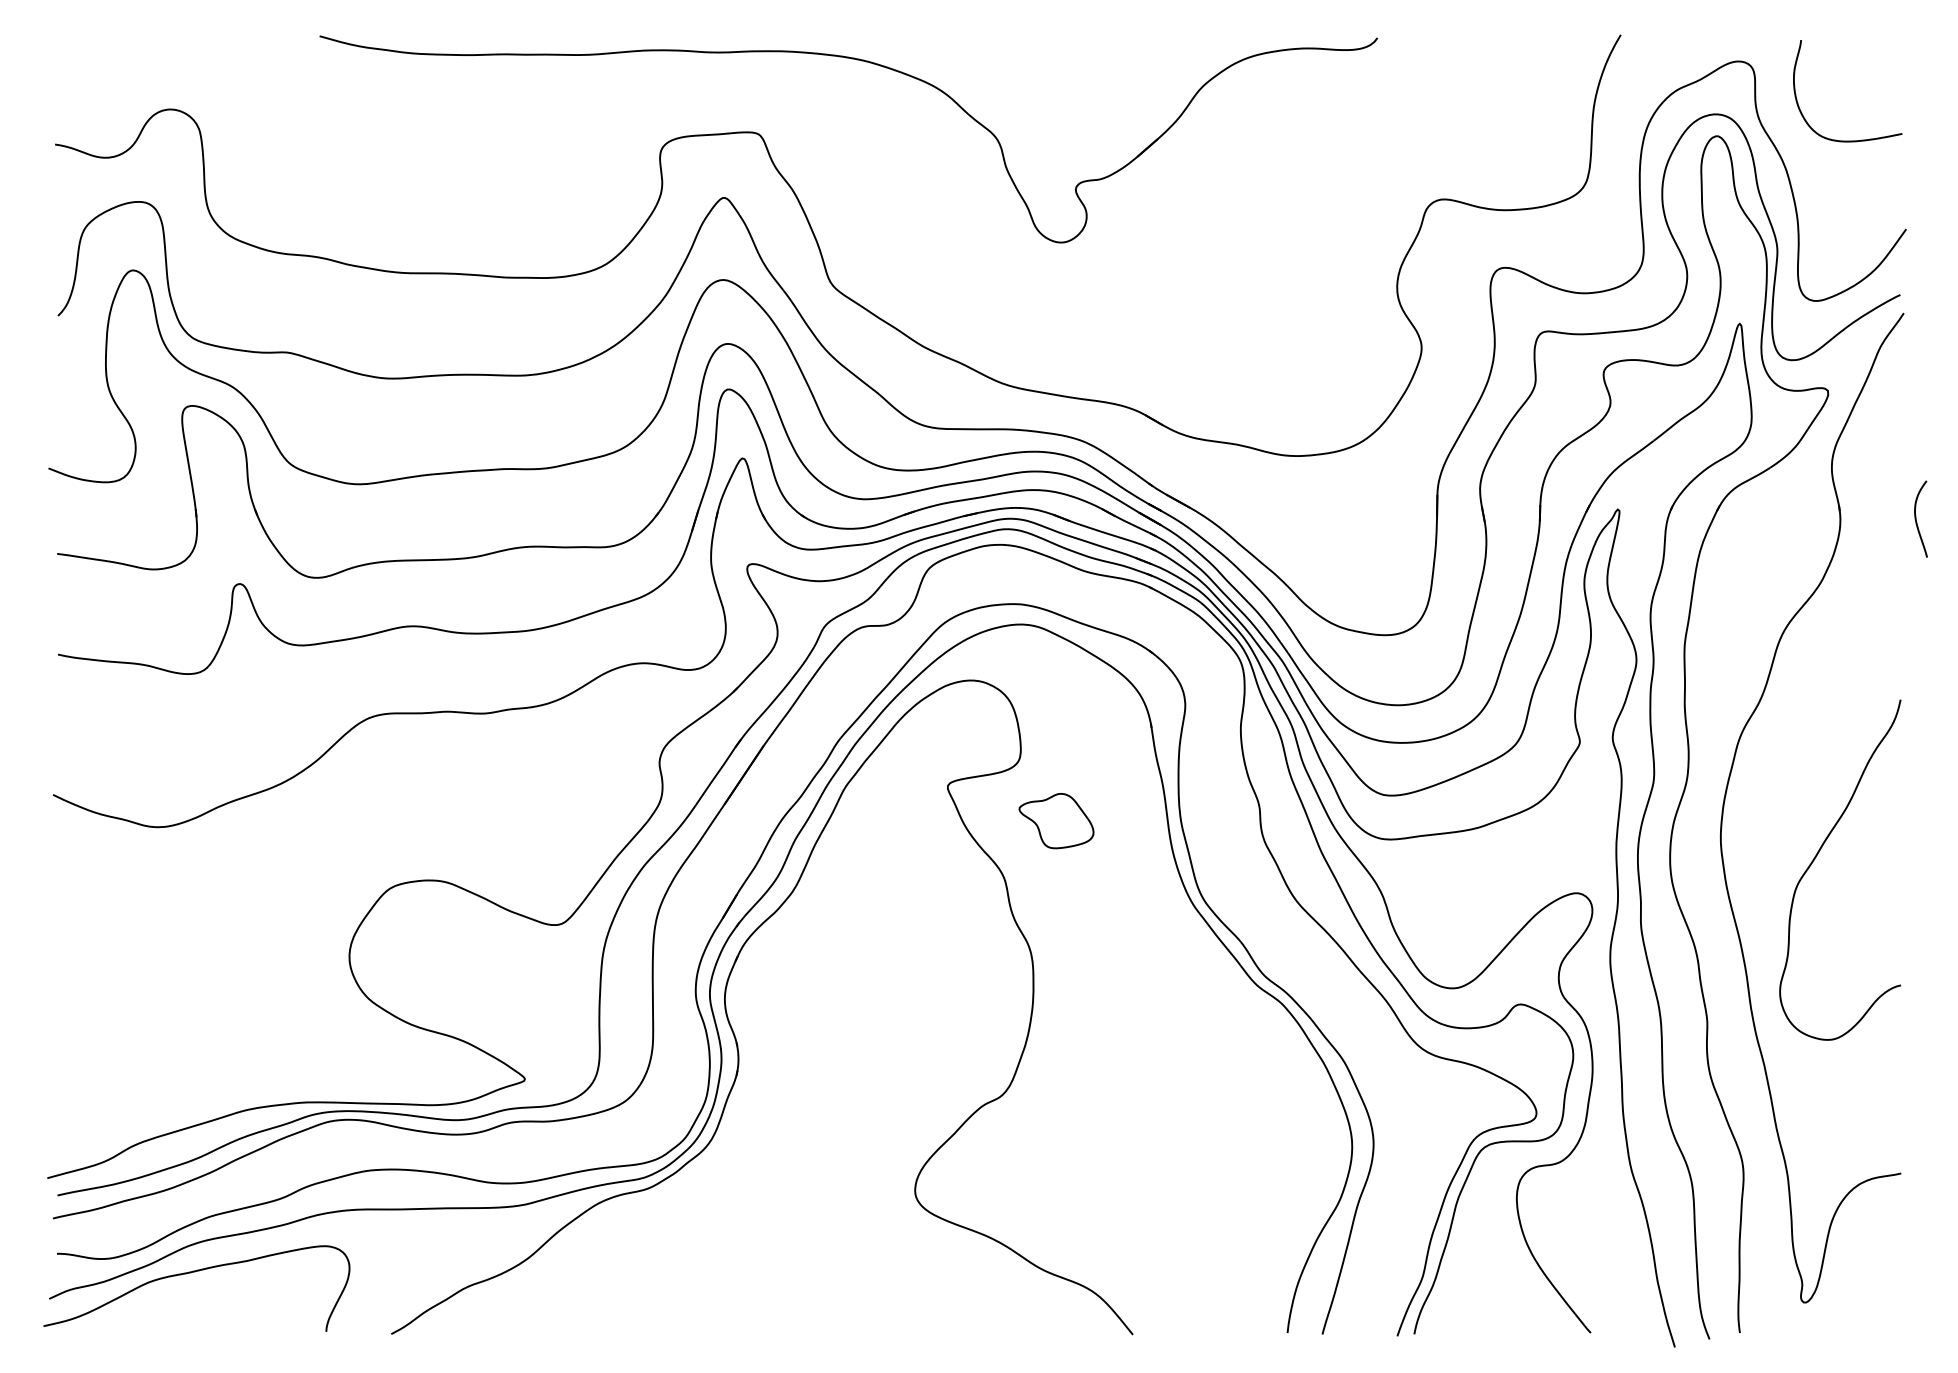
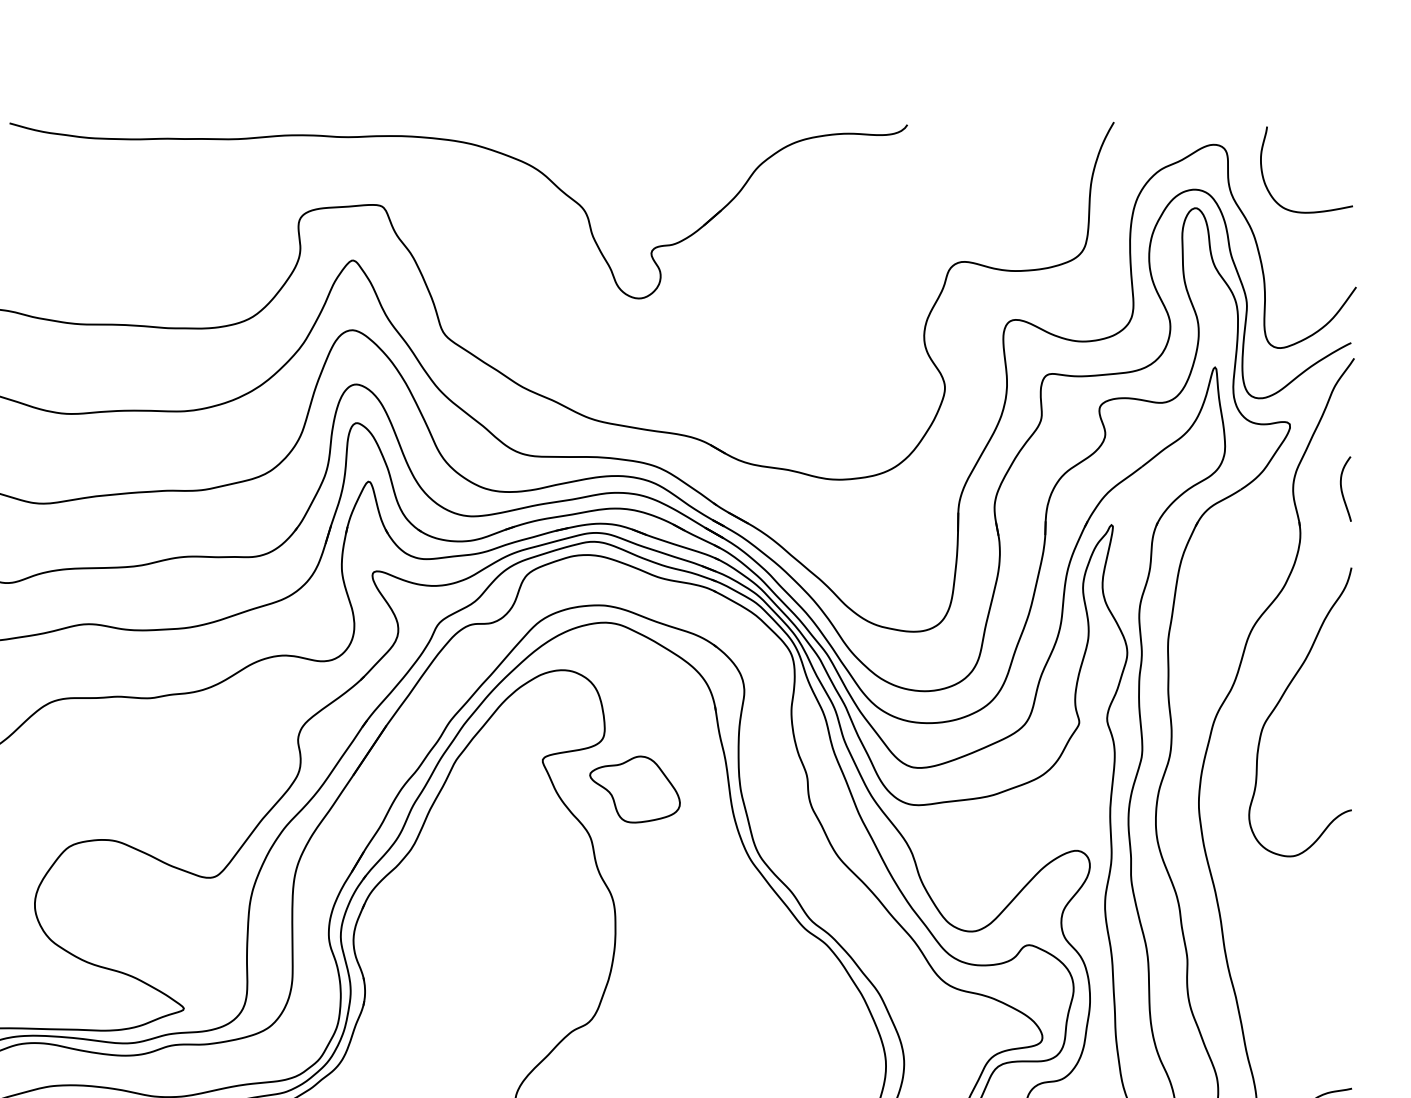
curve: (1916, 518) -> (1342, 488), moved
part: (1056, 820) -> (635, 789), size x1.43
curve: (1818, 854) -> (1281, 699), moved

